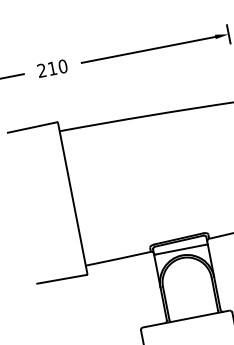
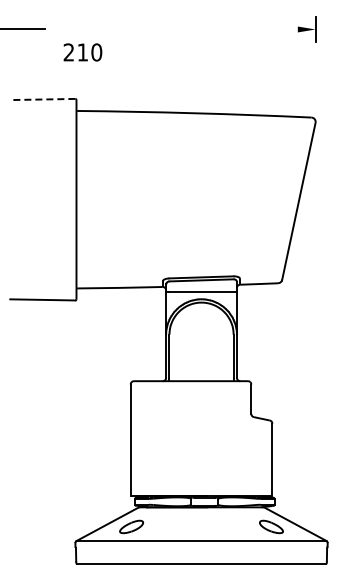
line: (148, 49) -> (209, 29), removed
text: (52, 68) -> (82, 52), moved
line: (32, 127) -> (42, 99), solid -> dashed

